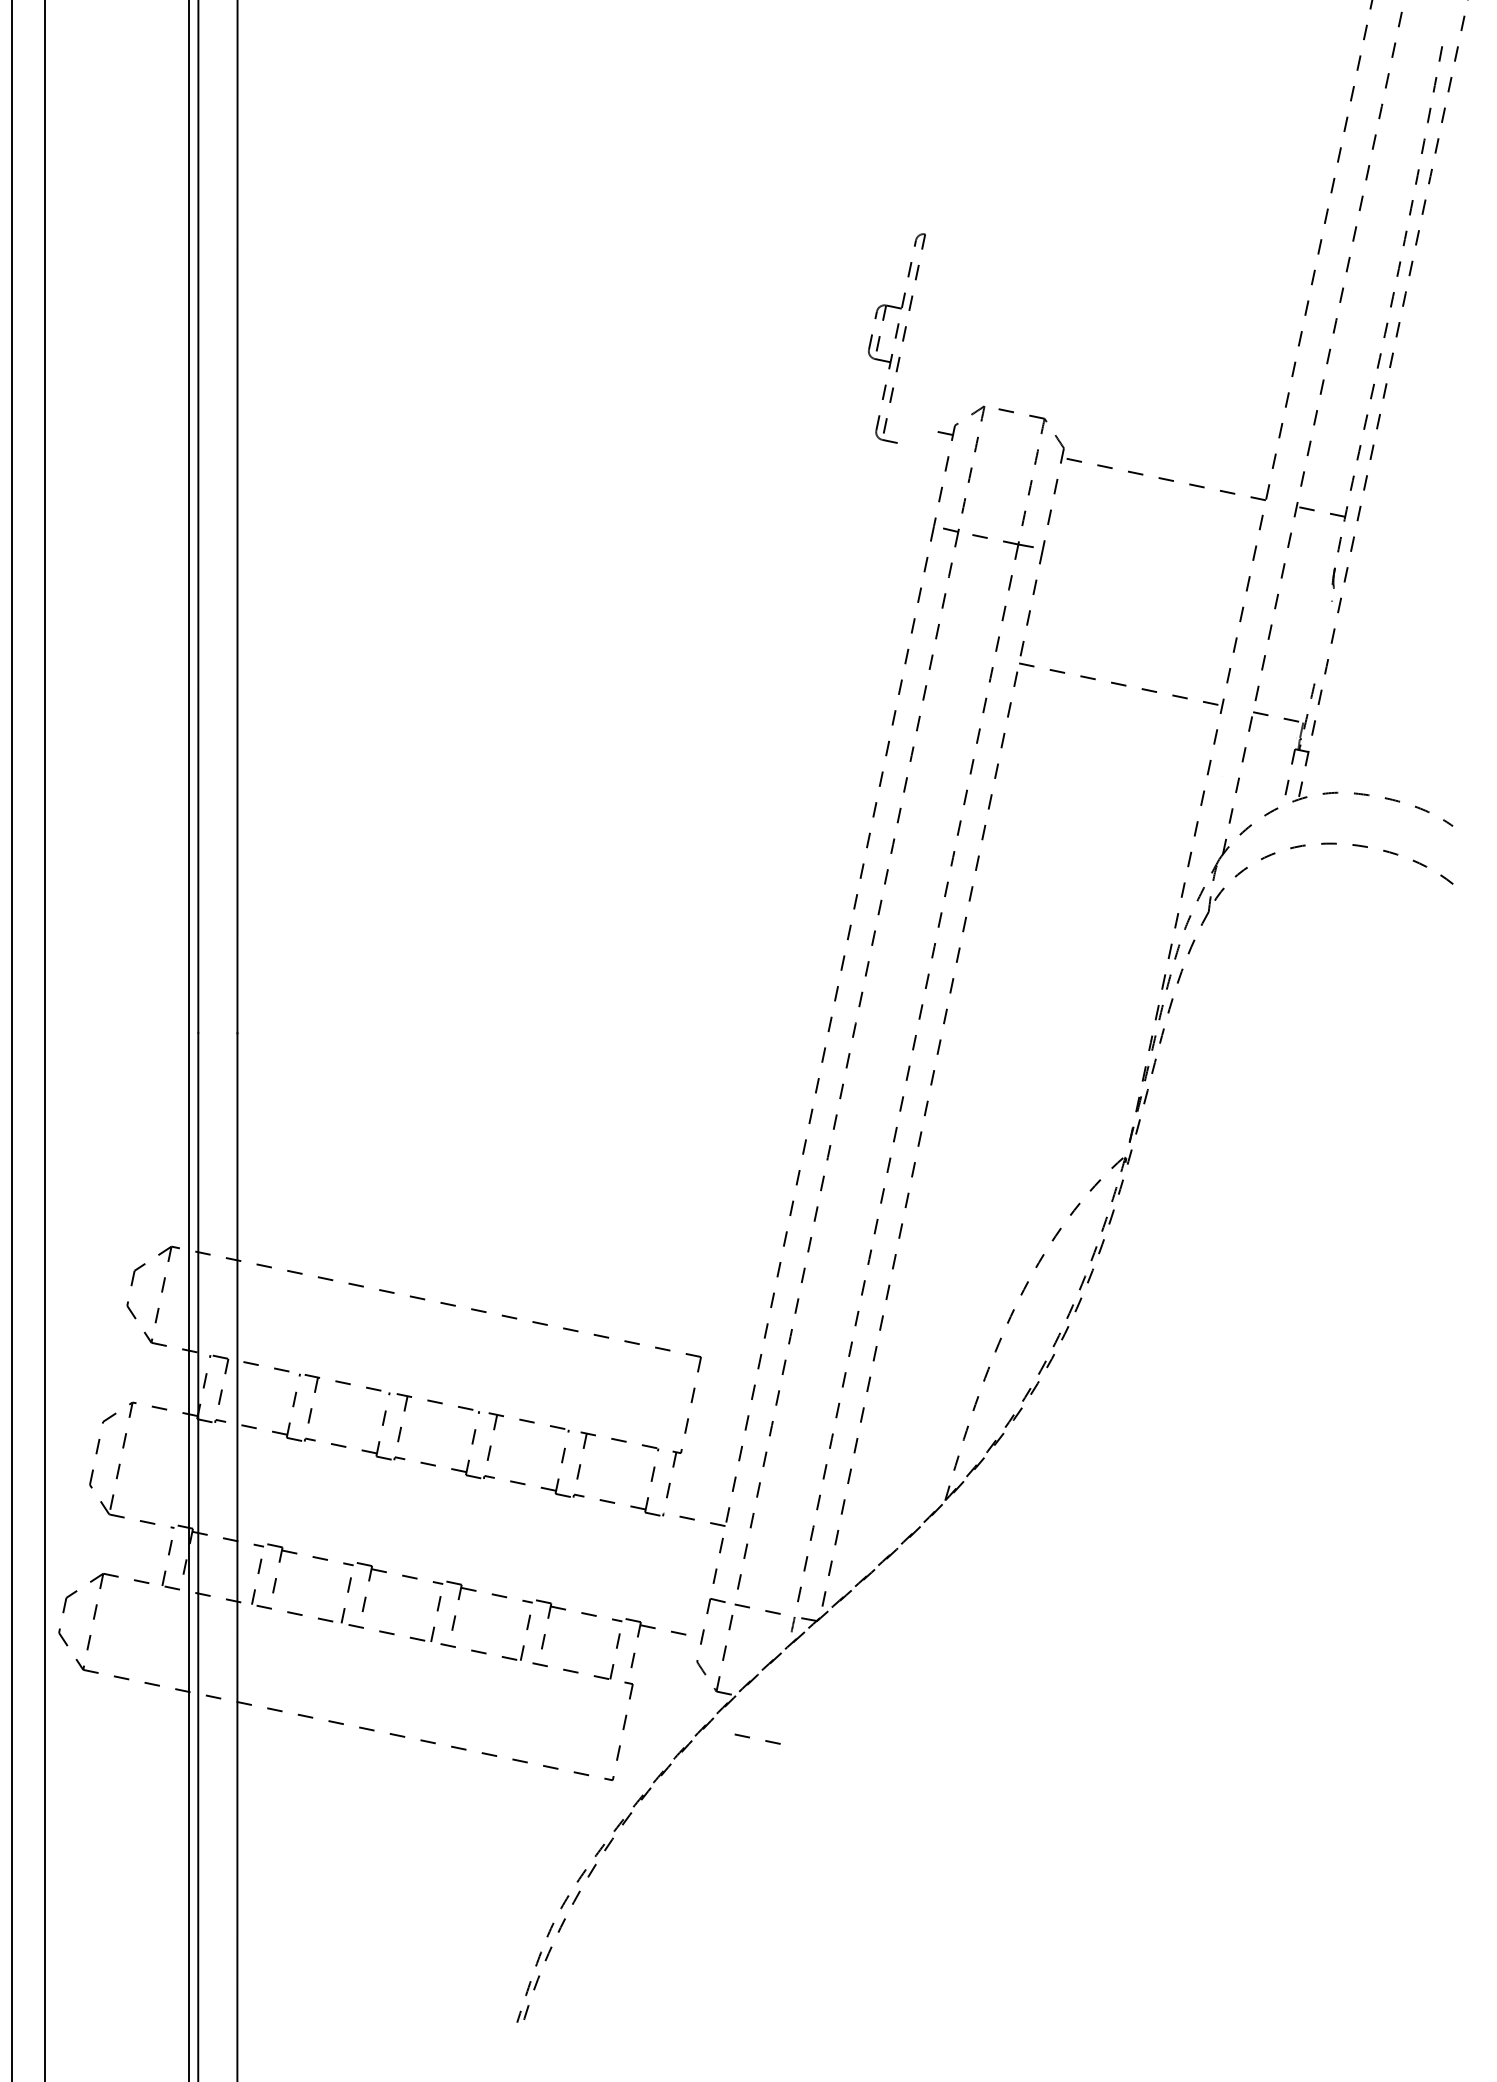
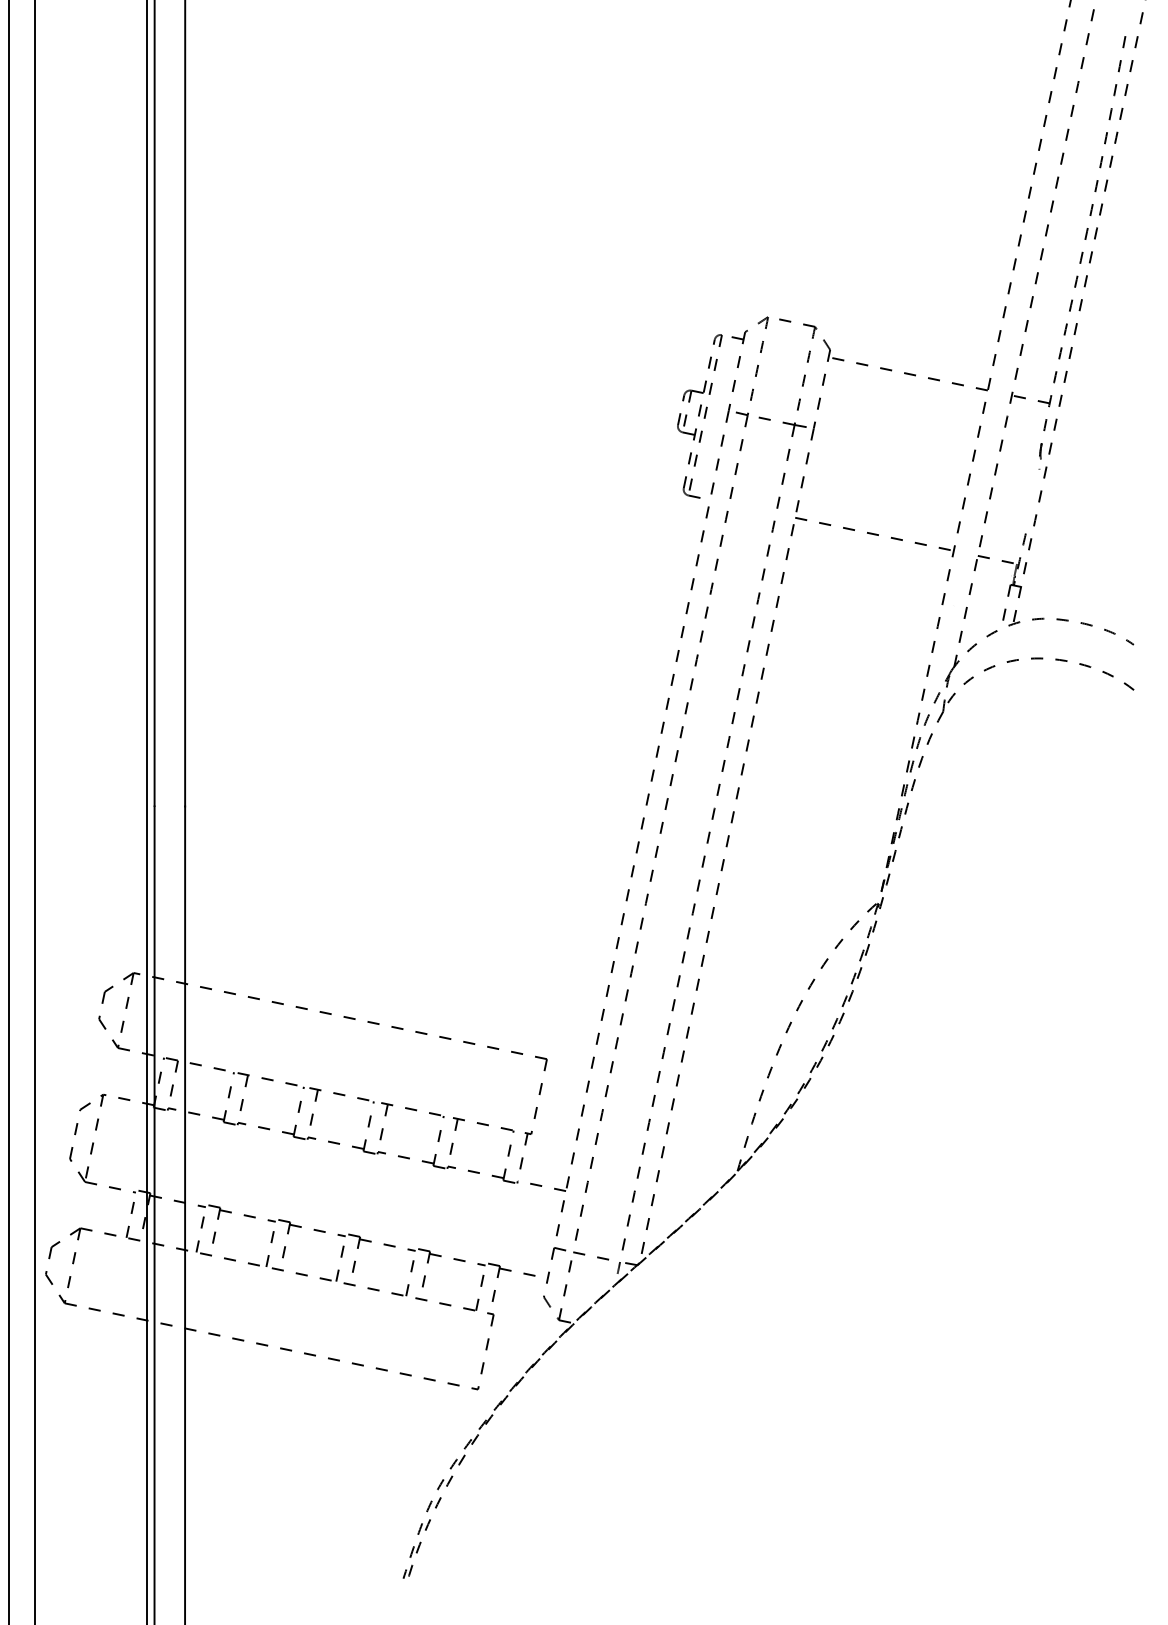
part: (896, 338) -> (699, 416), moved
line: (749, 1738) -> (584, 1356), removed

